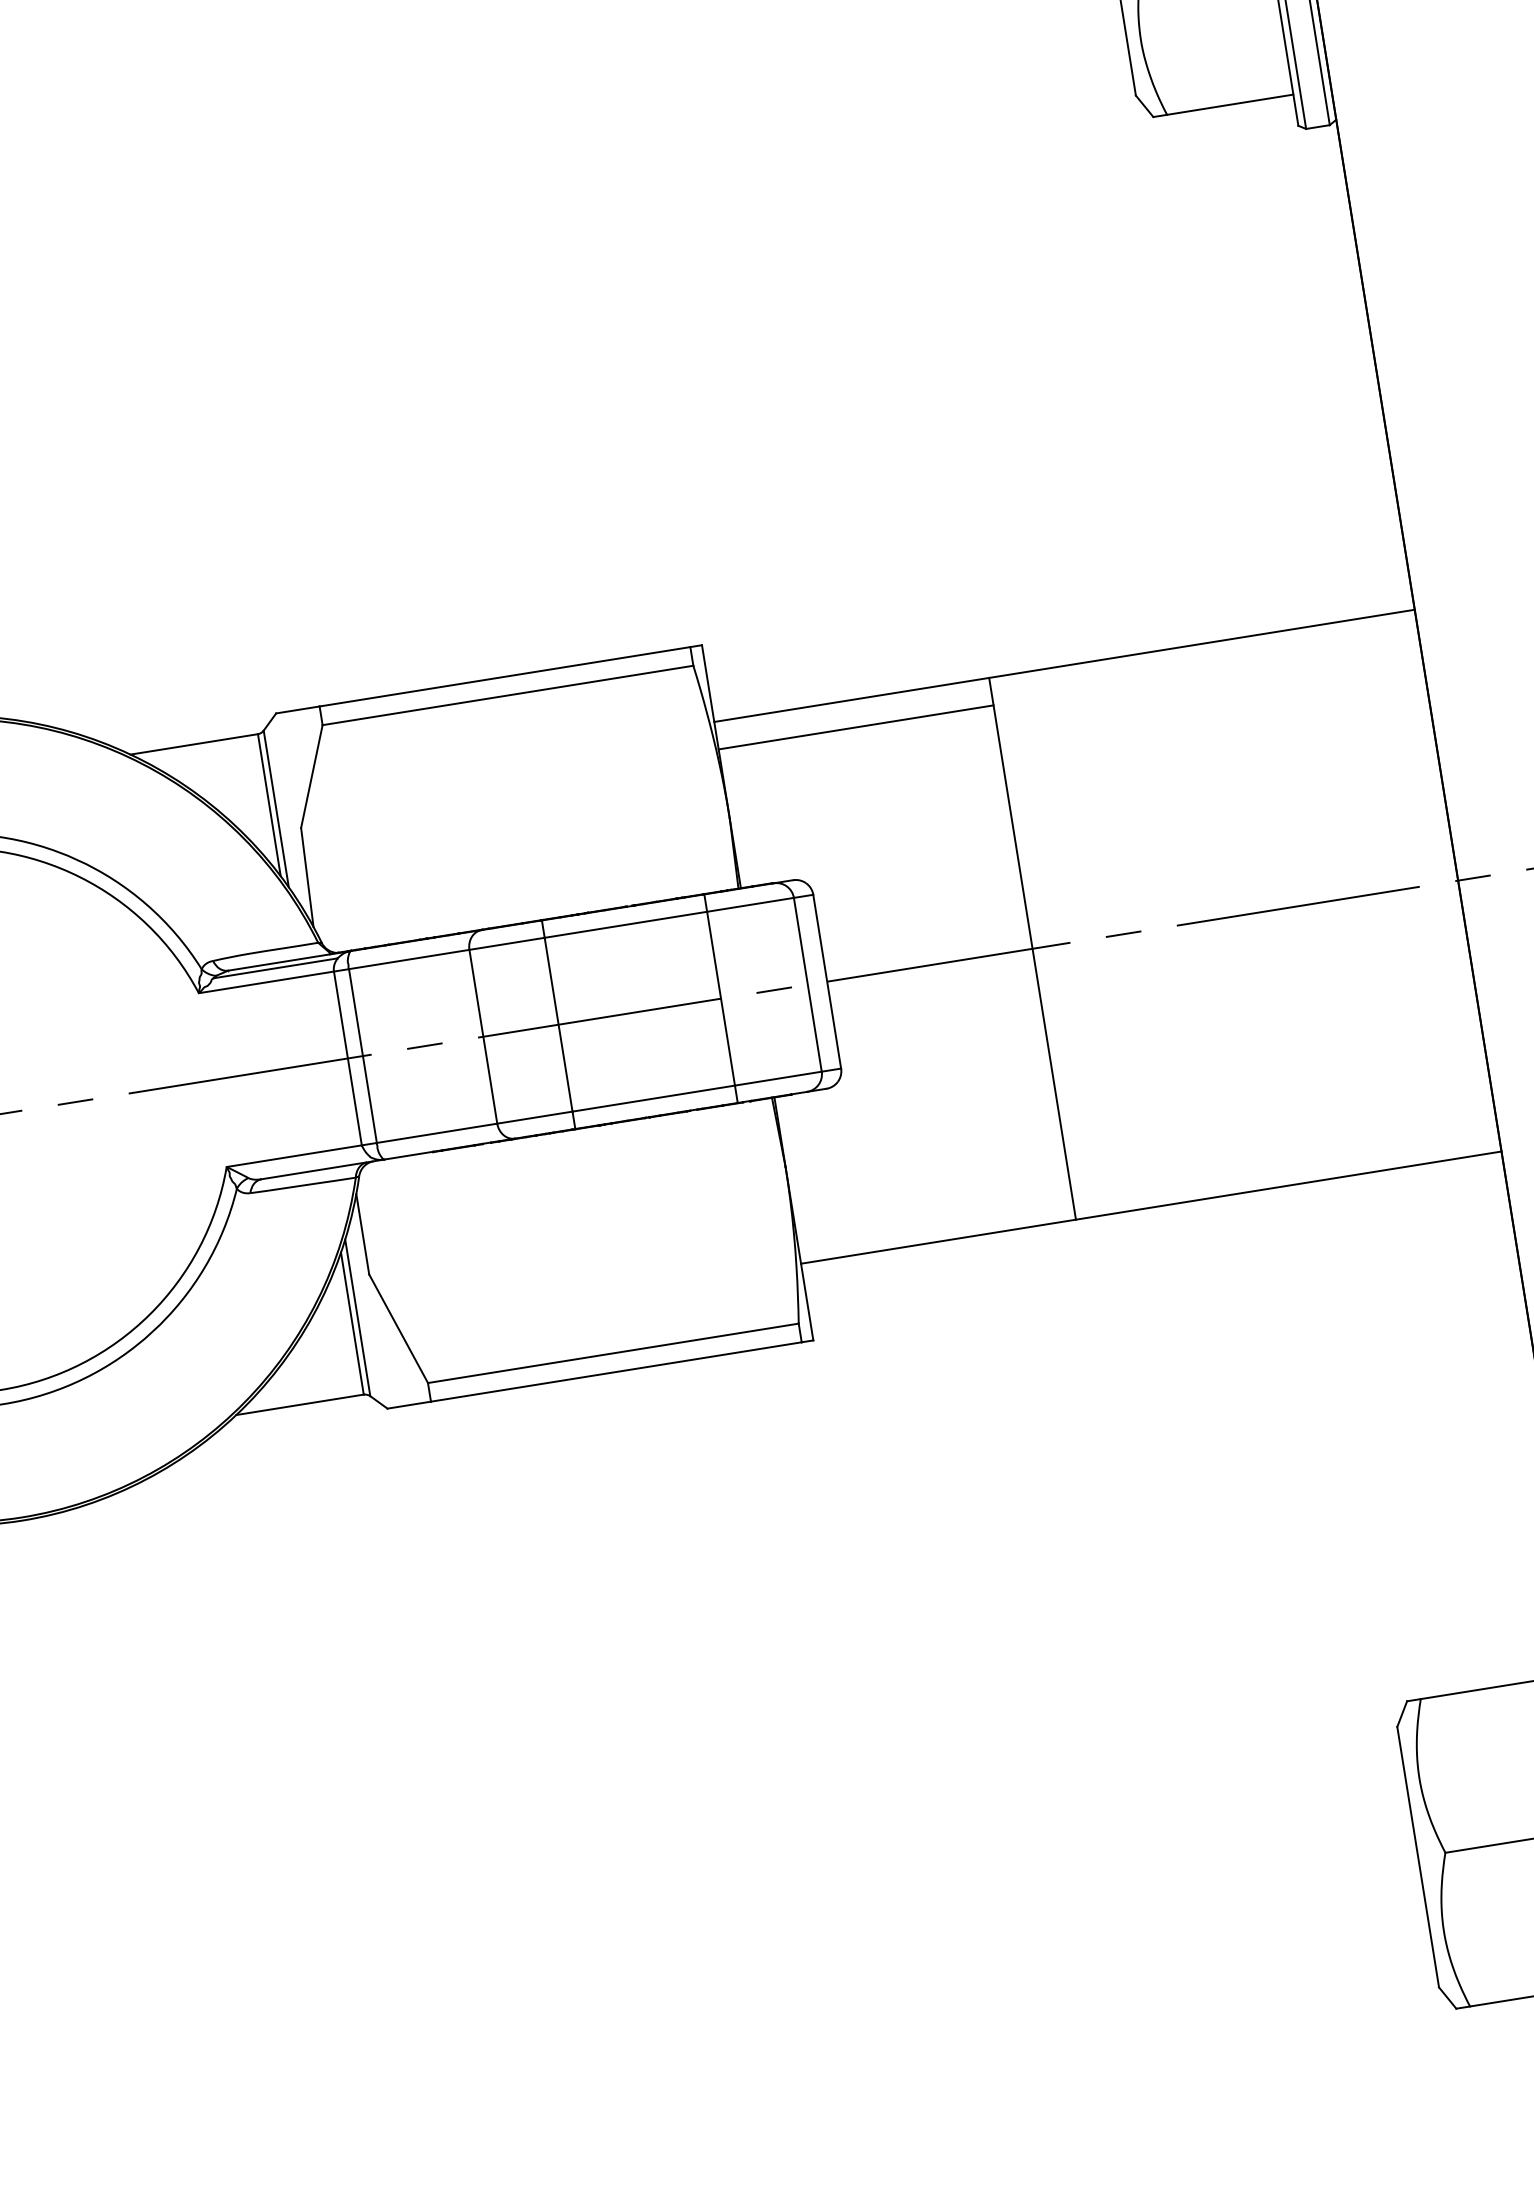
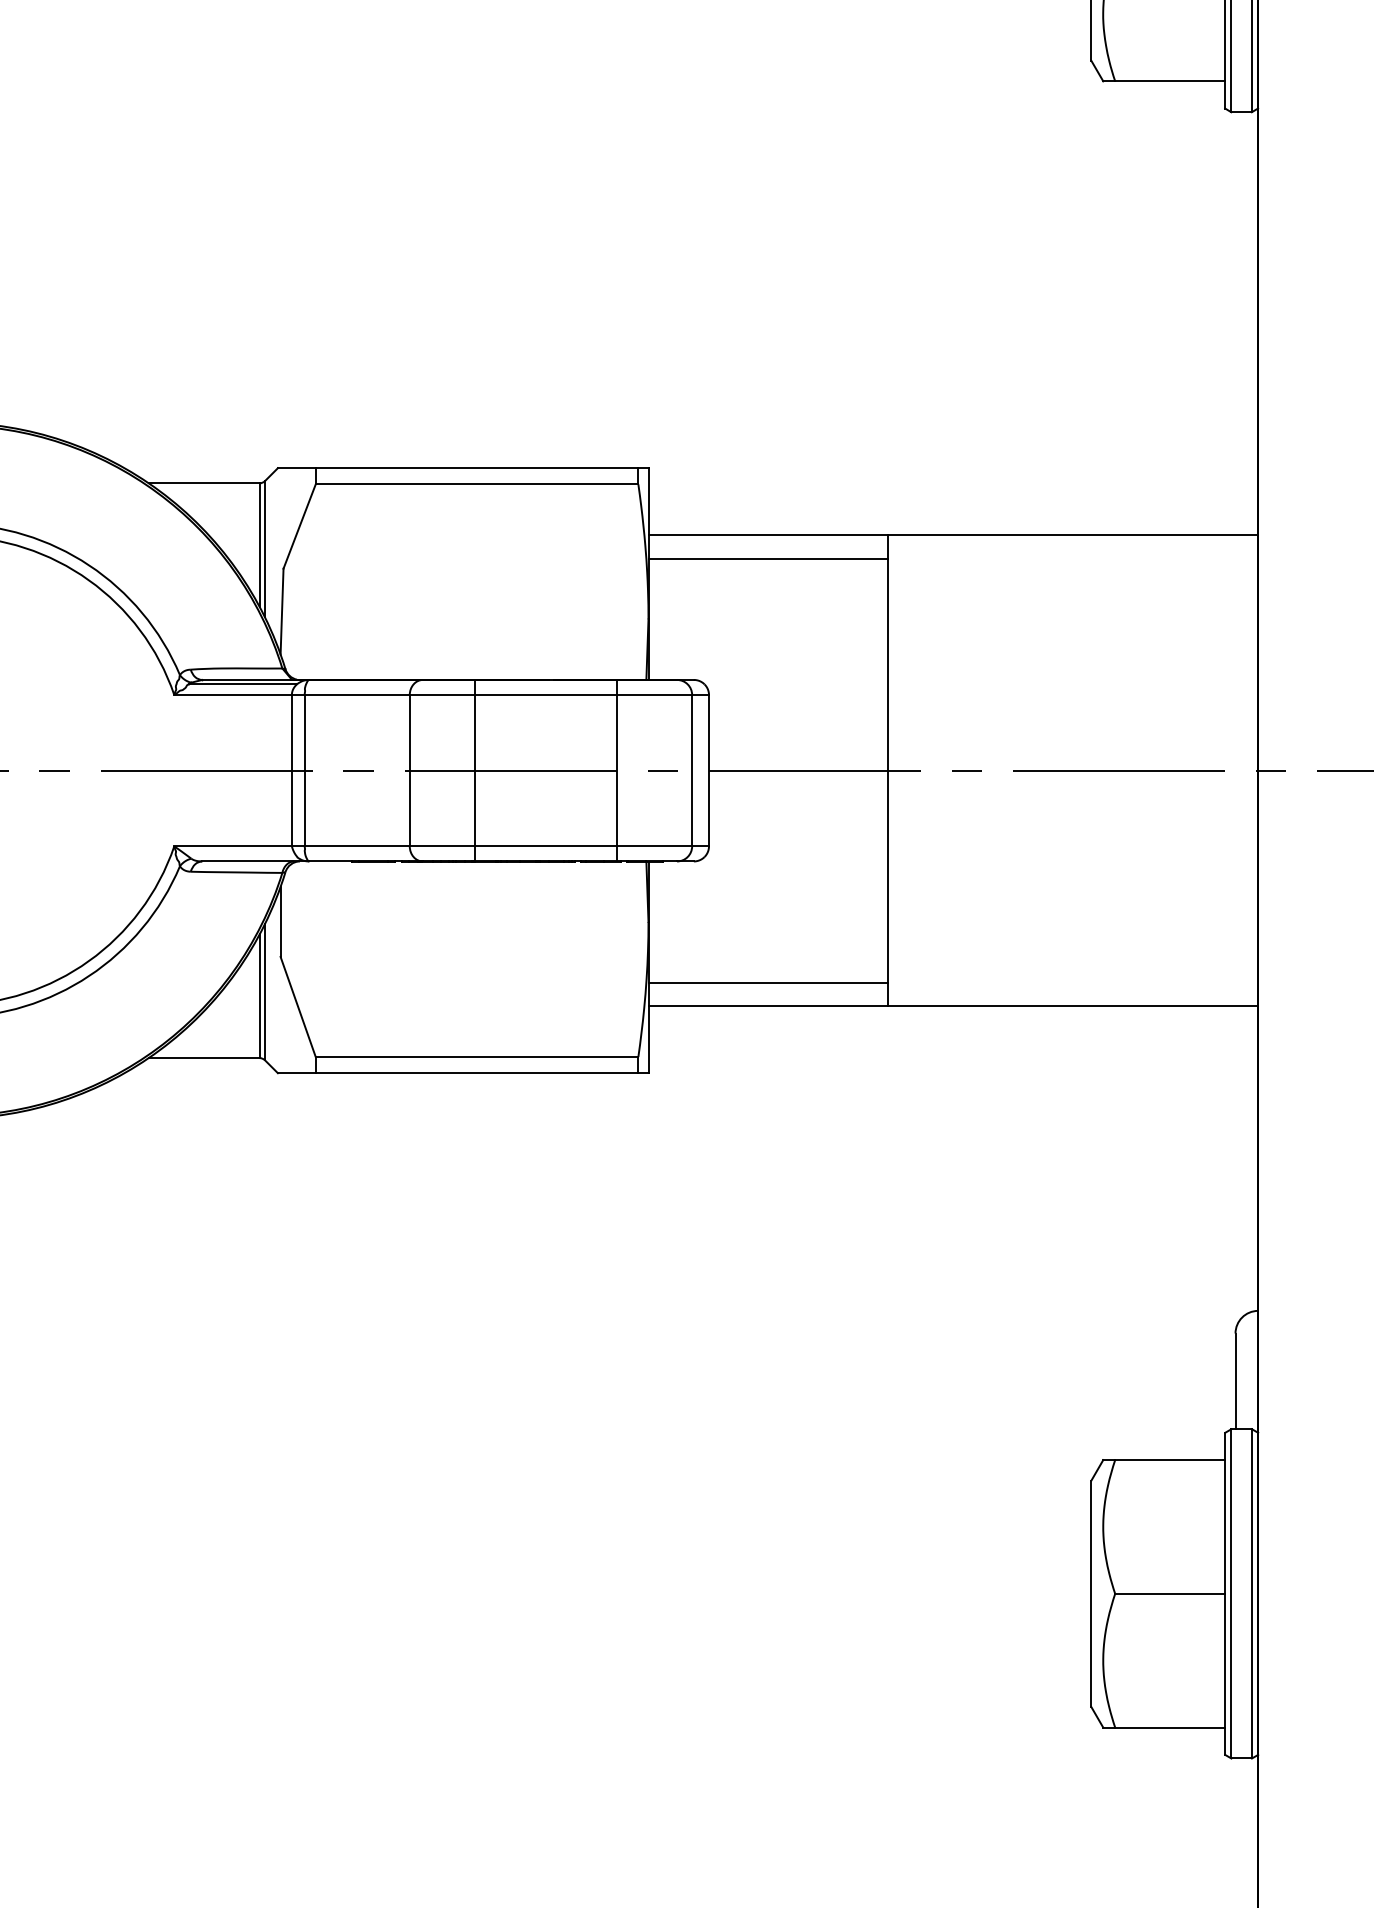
line: (933, 1214) -> (767, 982), added

